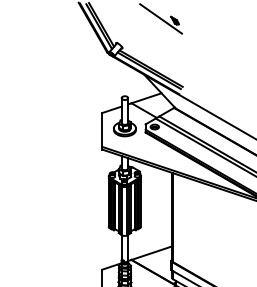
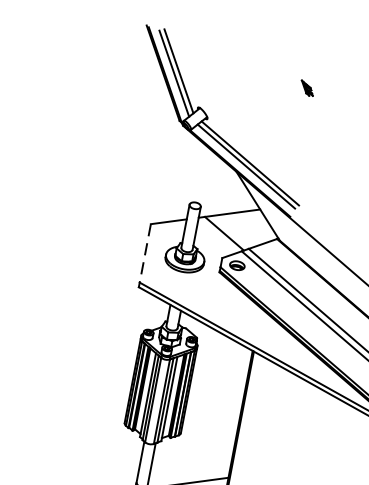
line: (160, 18) -> (283, 79), removed
line: (102, 129) -> (146, 252), solid -> dashed

